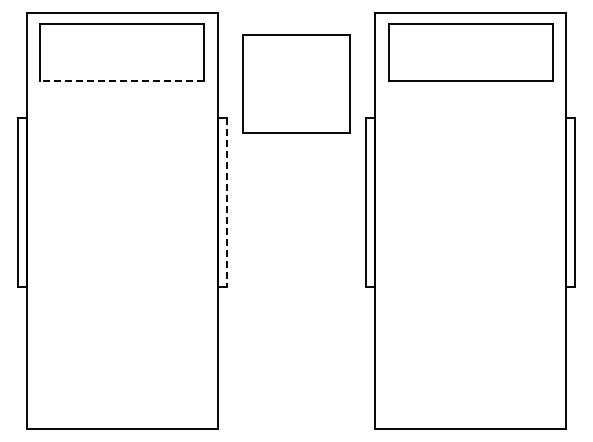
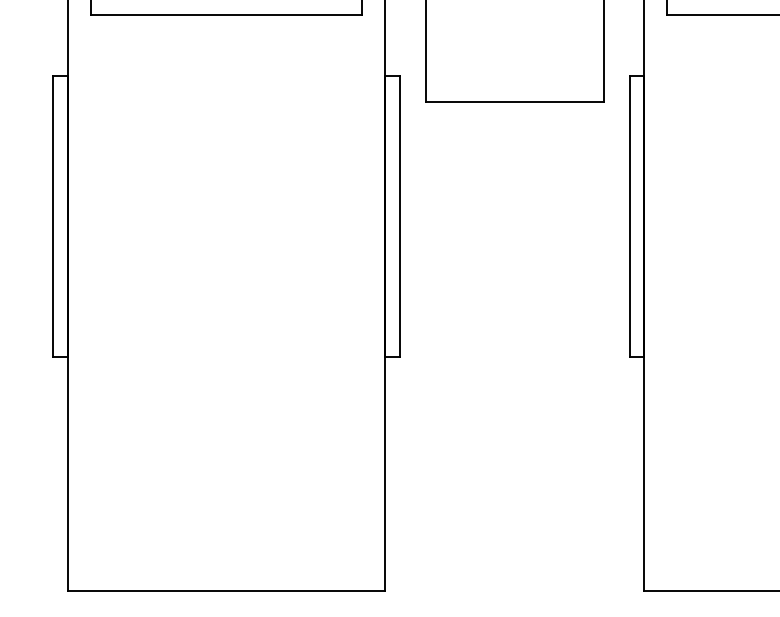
line: (121, 80) -> (225, 14), dashed -> solid
line: (227, 202) -> (400, 216), dashed -> solid

